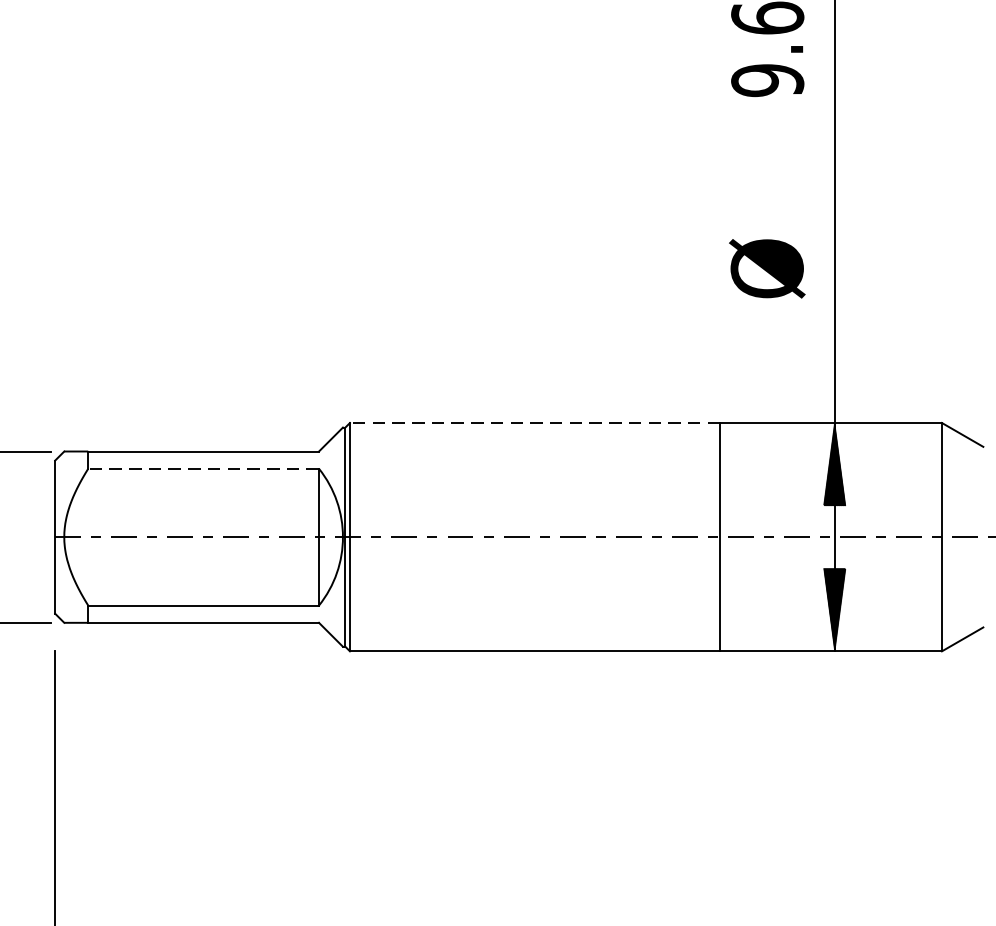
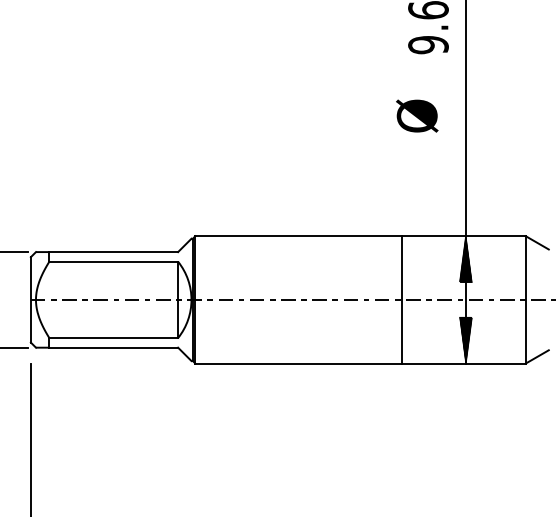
text: (767, 267) -> (417, 115), moved
line: (534, 423) -> (298, 236), dashed -> solid
line: (203, 468) -> (113, 261), dashed -> solid

